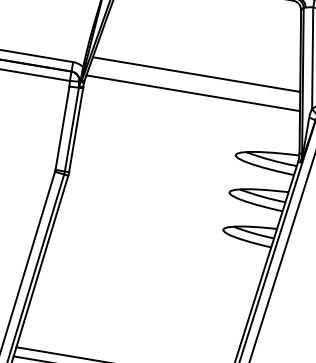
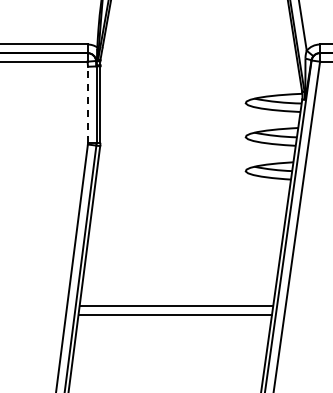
line: (195, 74) -> (198, 37), removed
line: (192, 93) -> (198, 54), removed
line: (63, 128) -> (88, 104), solid -> dashed

